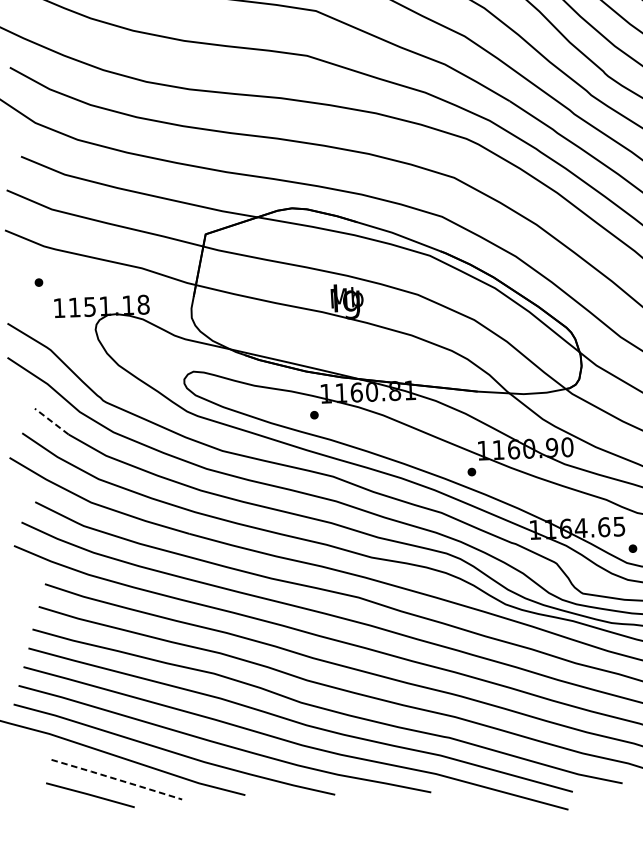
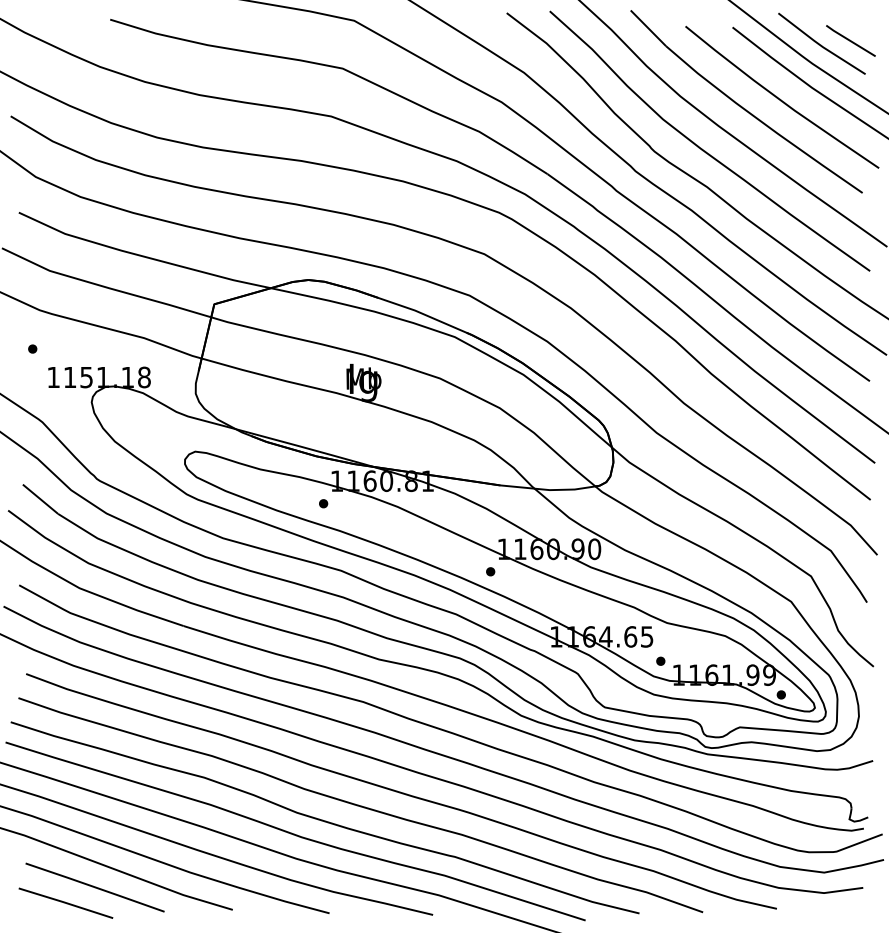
line: (51, 421) -> (40, 499), dashed -> solid
line: (117, 779) -> (95, 887), dashed -> solid

